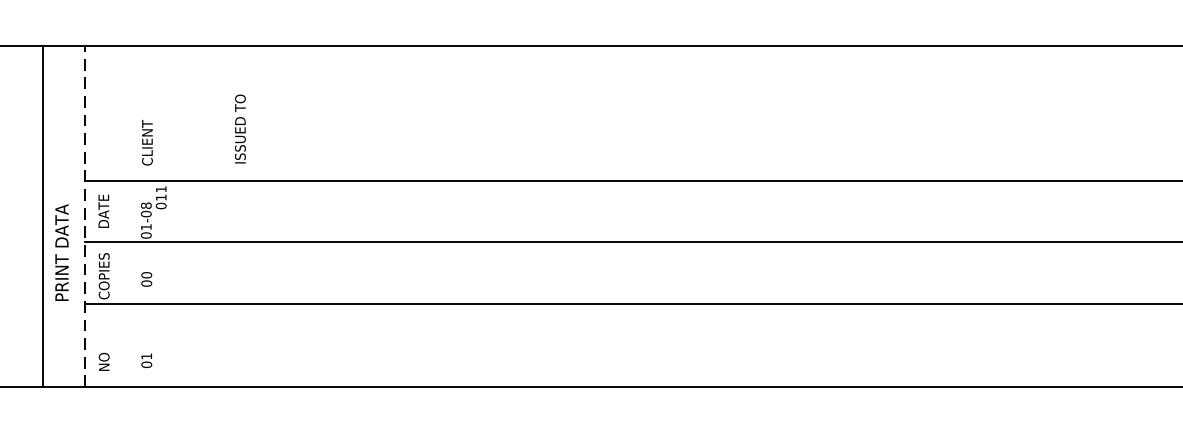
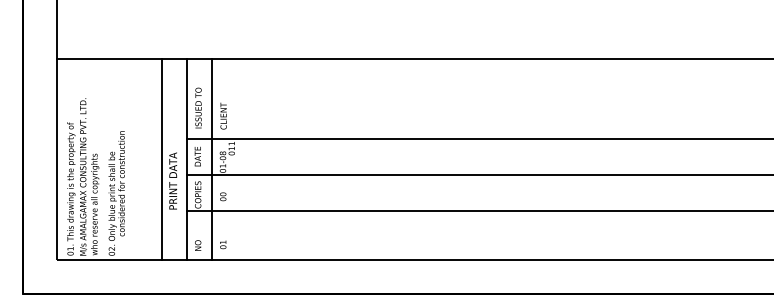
text: (240, 128) -> (198, 107), moved
line: (84, 216) -> (186, 159), dashed -> solid
line: (126, 216) -> (211, 159), added

